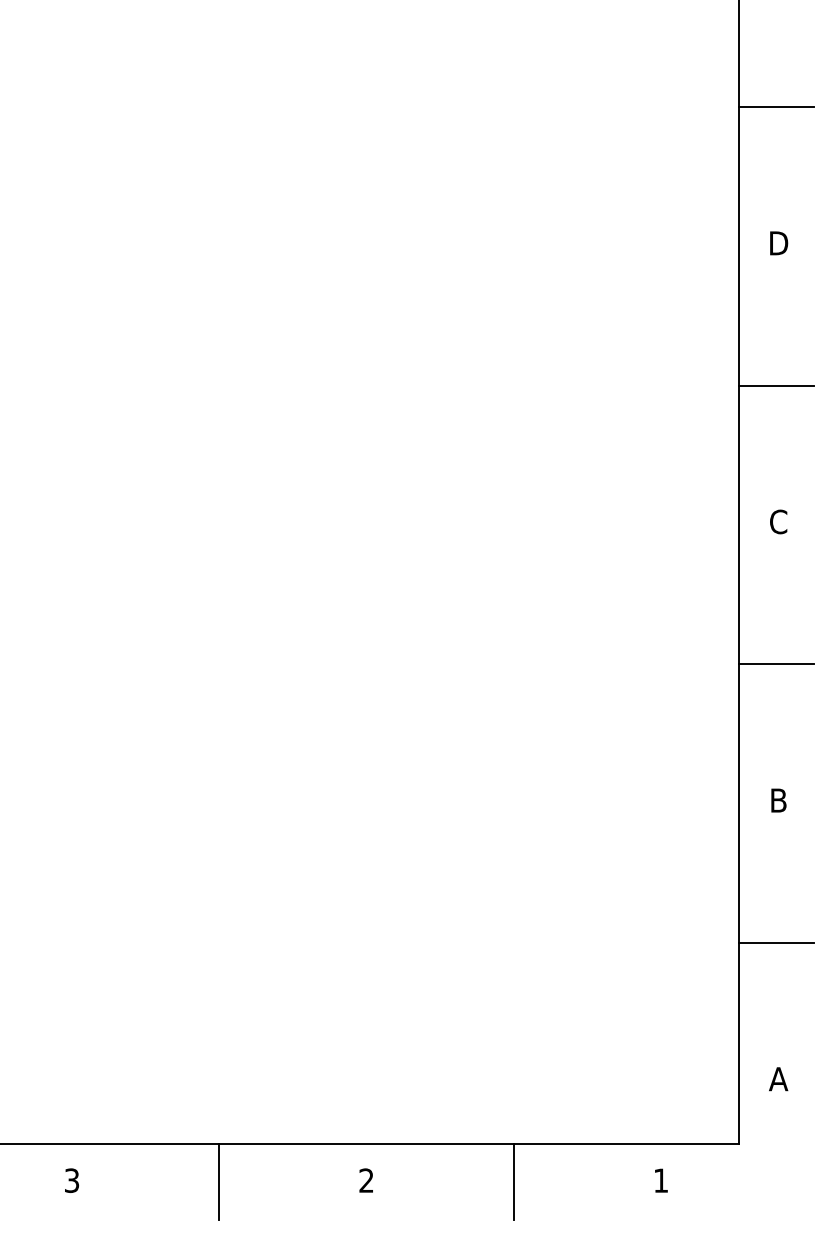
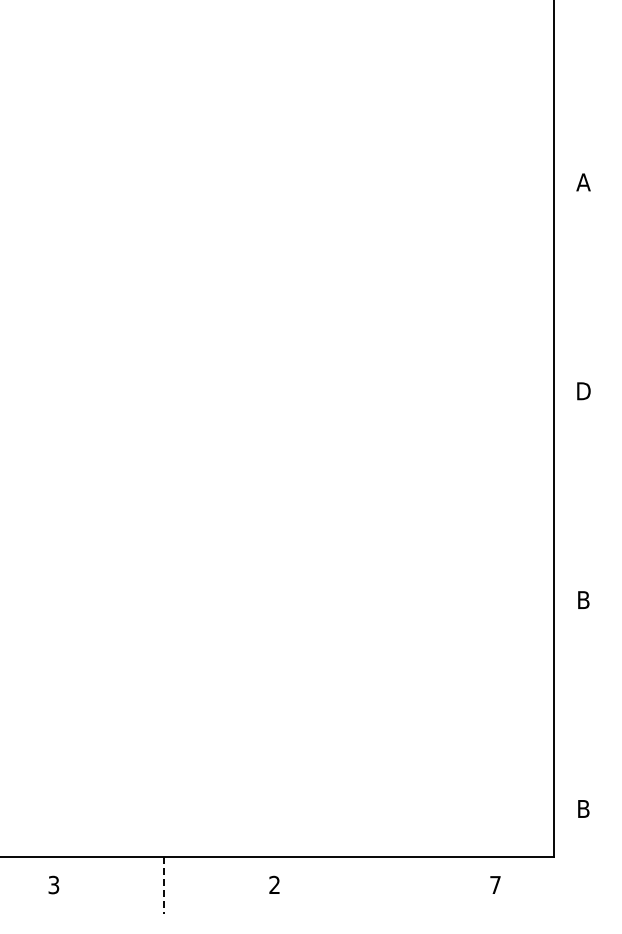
line: (775, 107) -> (581, 80), removed
text: (778, 243) -> (583, 182), D -> A
line: (775, 386) -> (581, 289), removed
text: (778, 522) -> (583, 391), C -> D
line: (775, 663) -> (581, 497), removed
line: (775, 942) -> (581, 706), removed
text: (778, 1078) -> (583, 808), A -> B
text: (661, 1179) -> (495, 884), 1 -> 7
line: (514, 1181) -> (385, 885), removed
line: (219, 1182) -> (164, 886), solid -> dashed

